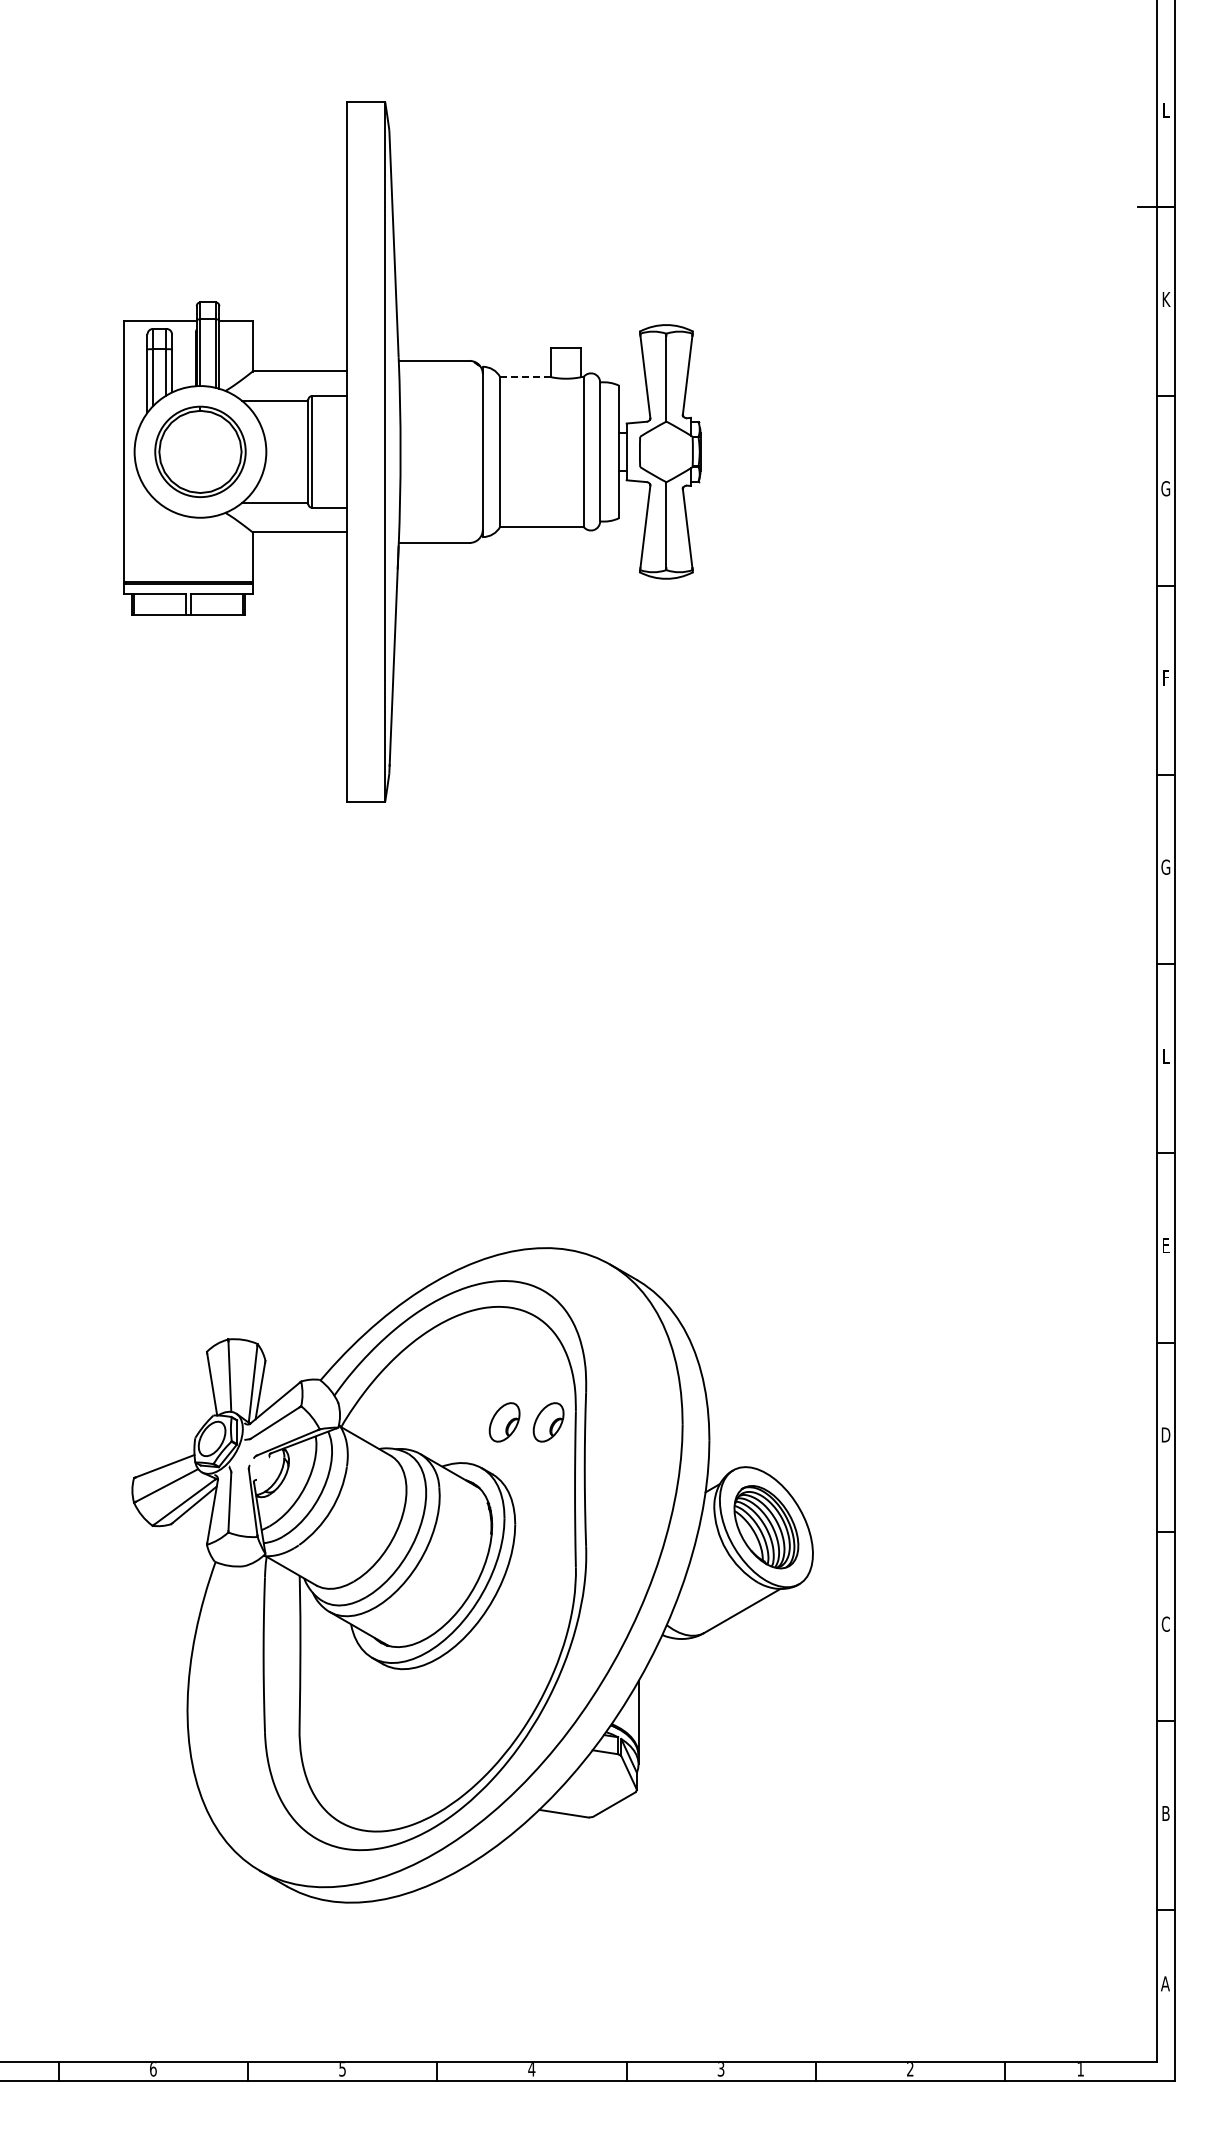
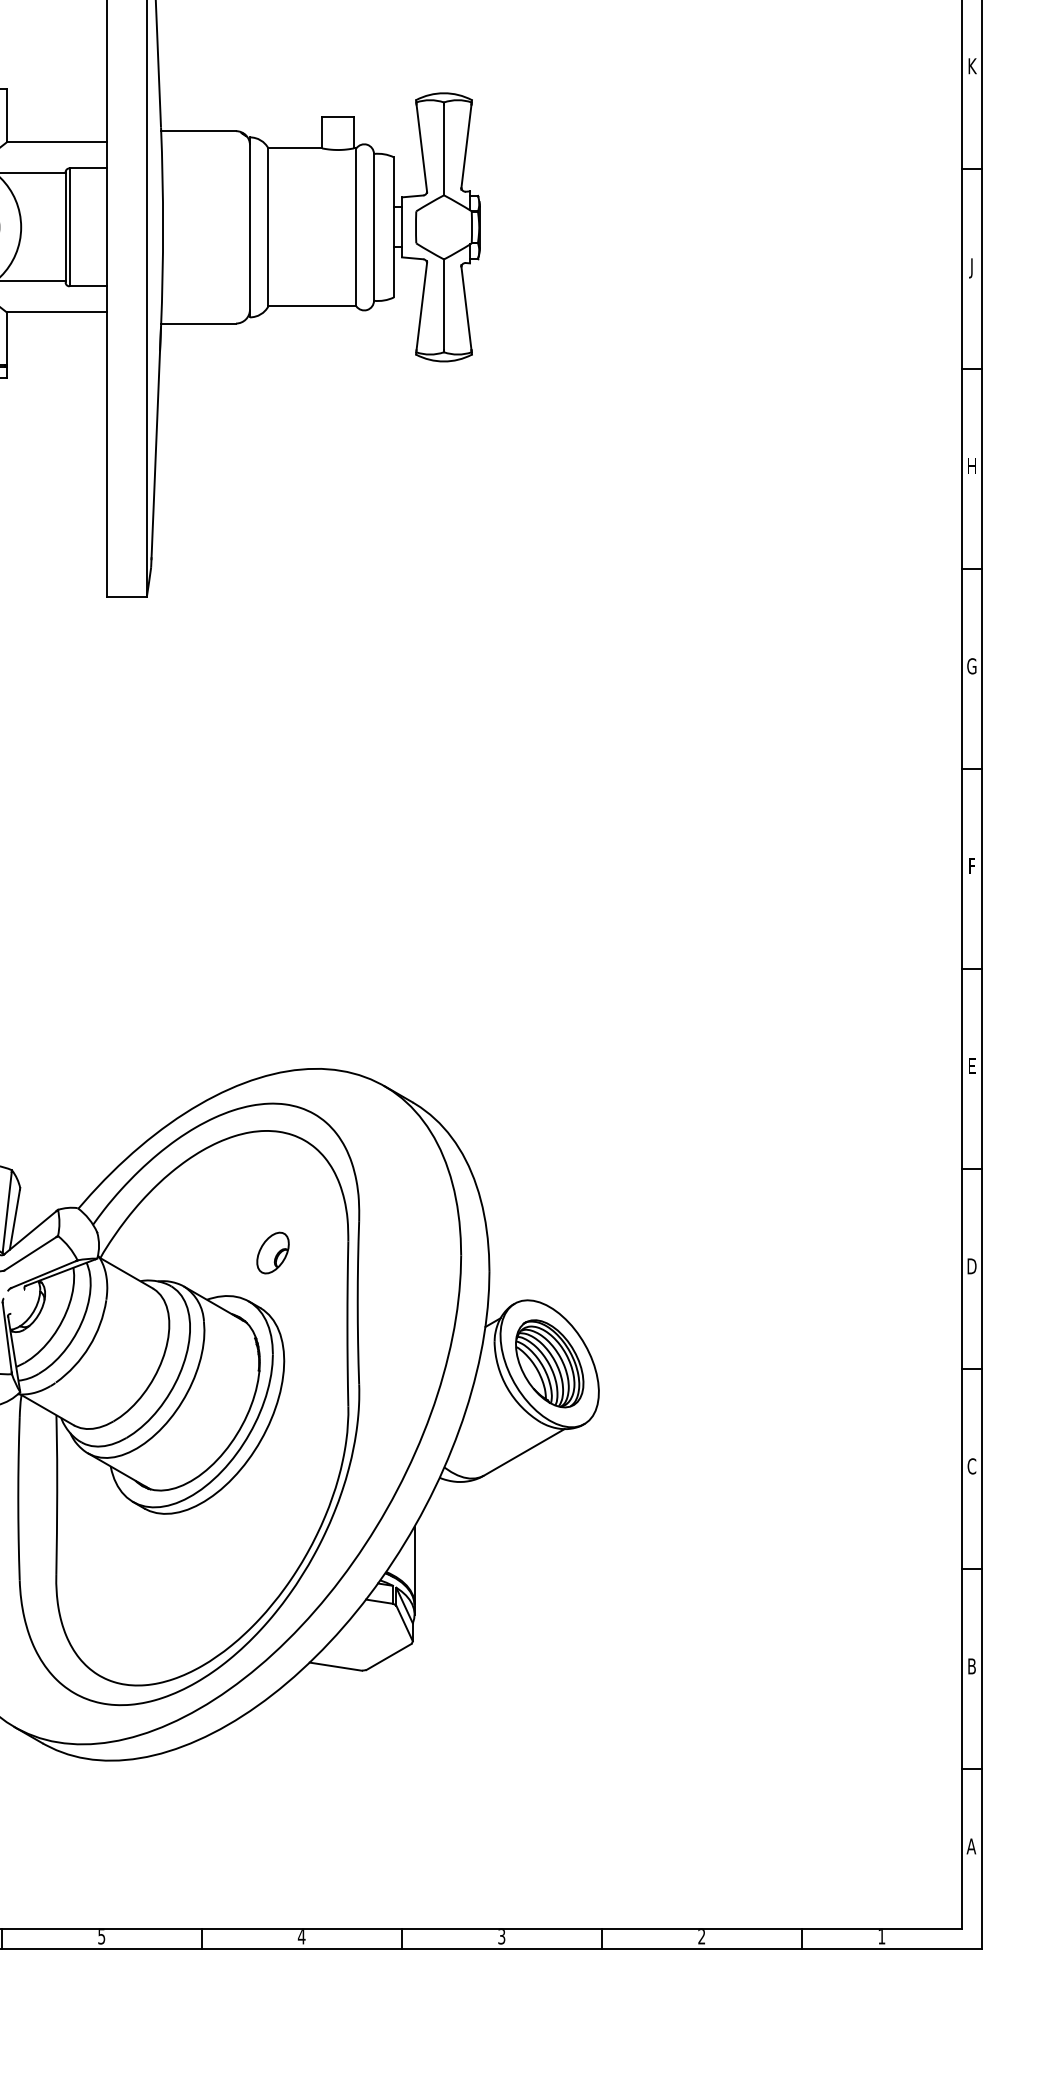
line: (525, 377) -> (295, 148), dashed -> solid
text: (1165, 490) -> (971, 268), G -> J
text: (1165, 677) -> (971, 465), F -> H
text: (1167, 1056) -> (973, 866), L -> F
part: (548, 1422) -> (319, 1253), removed

